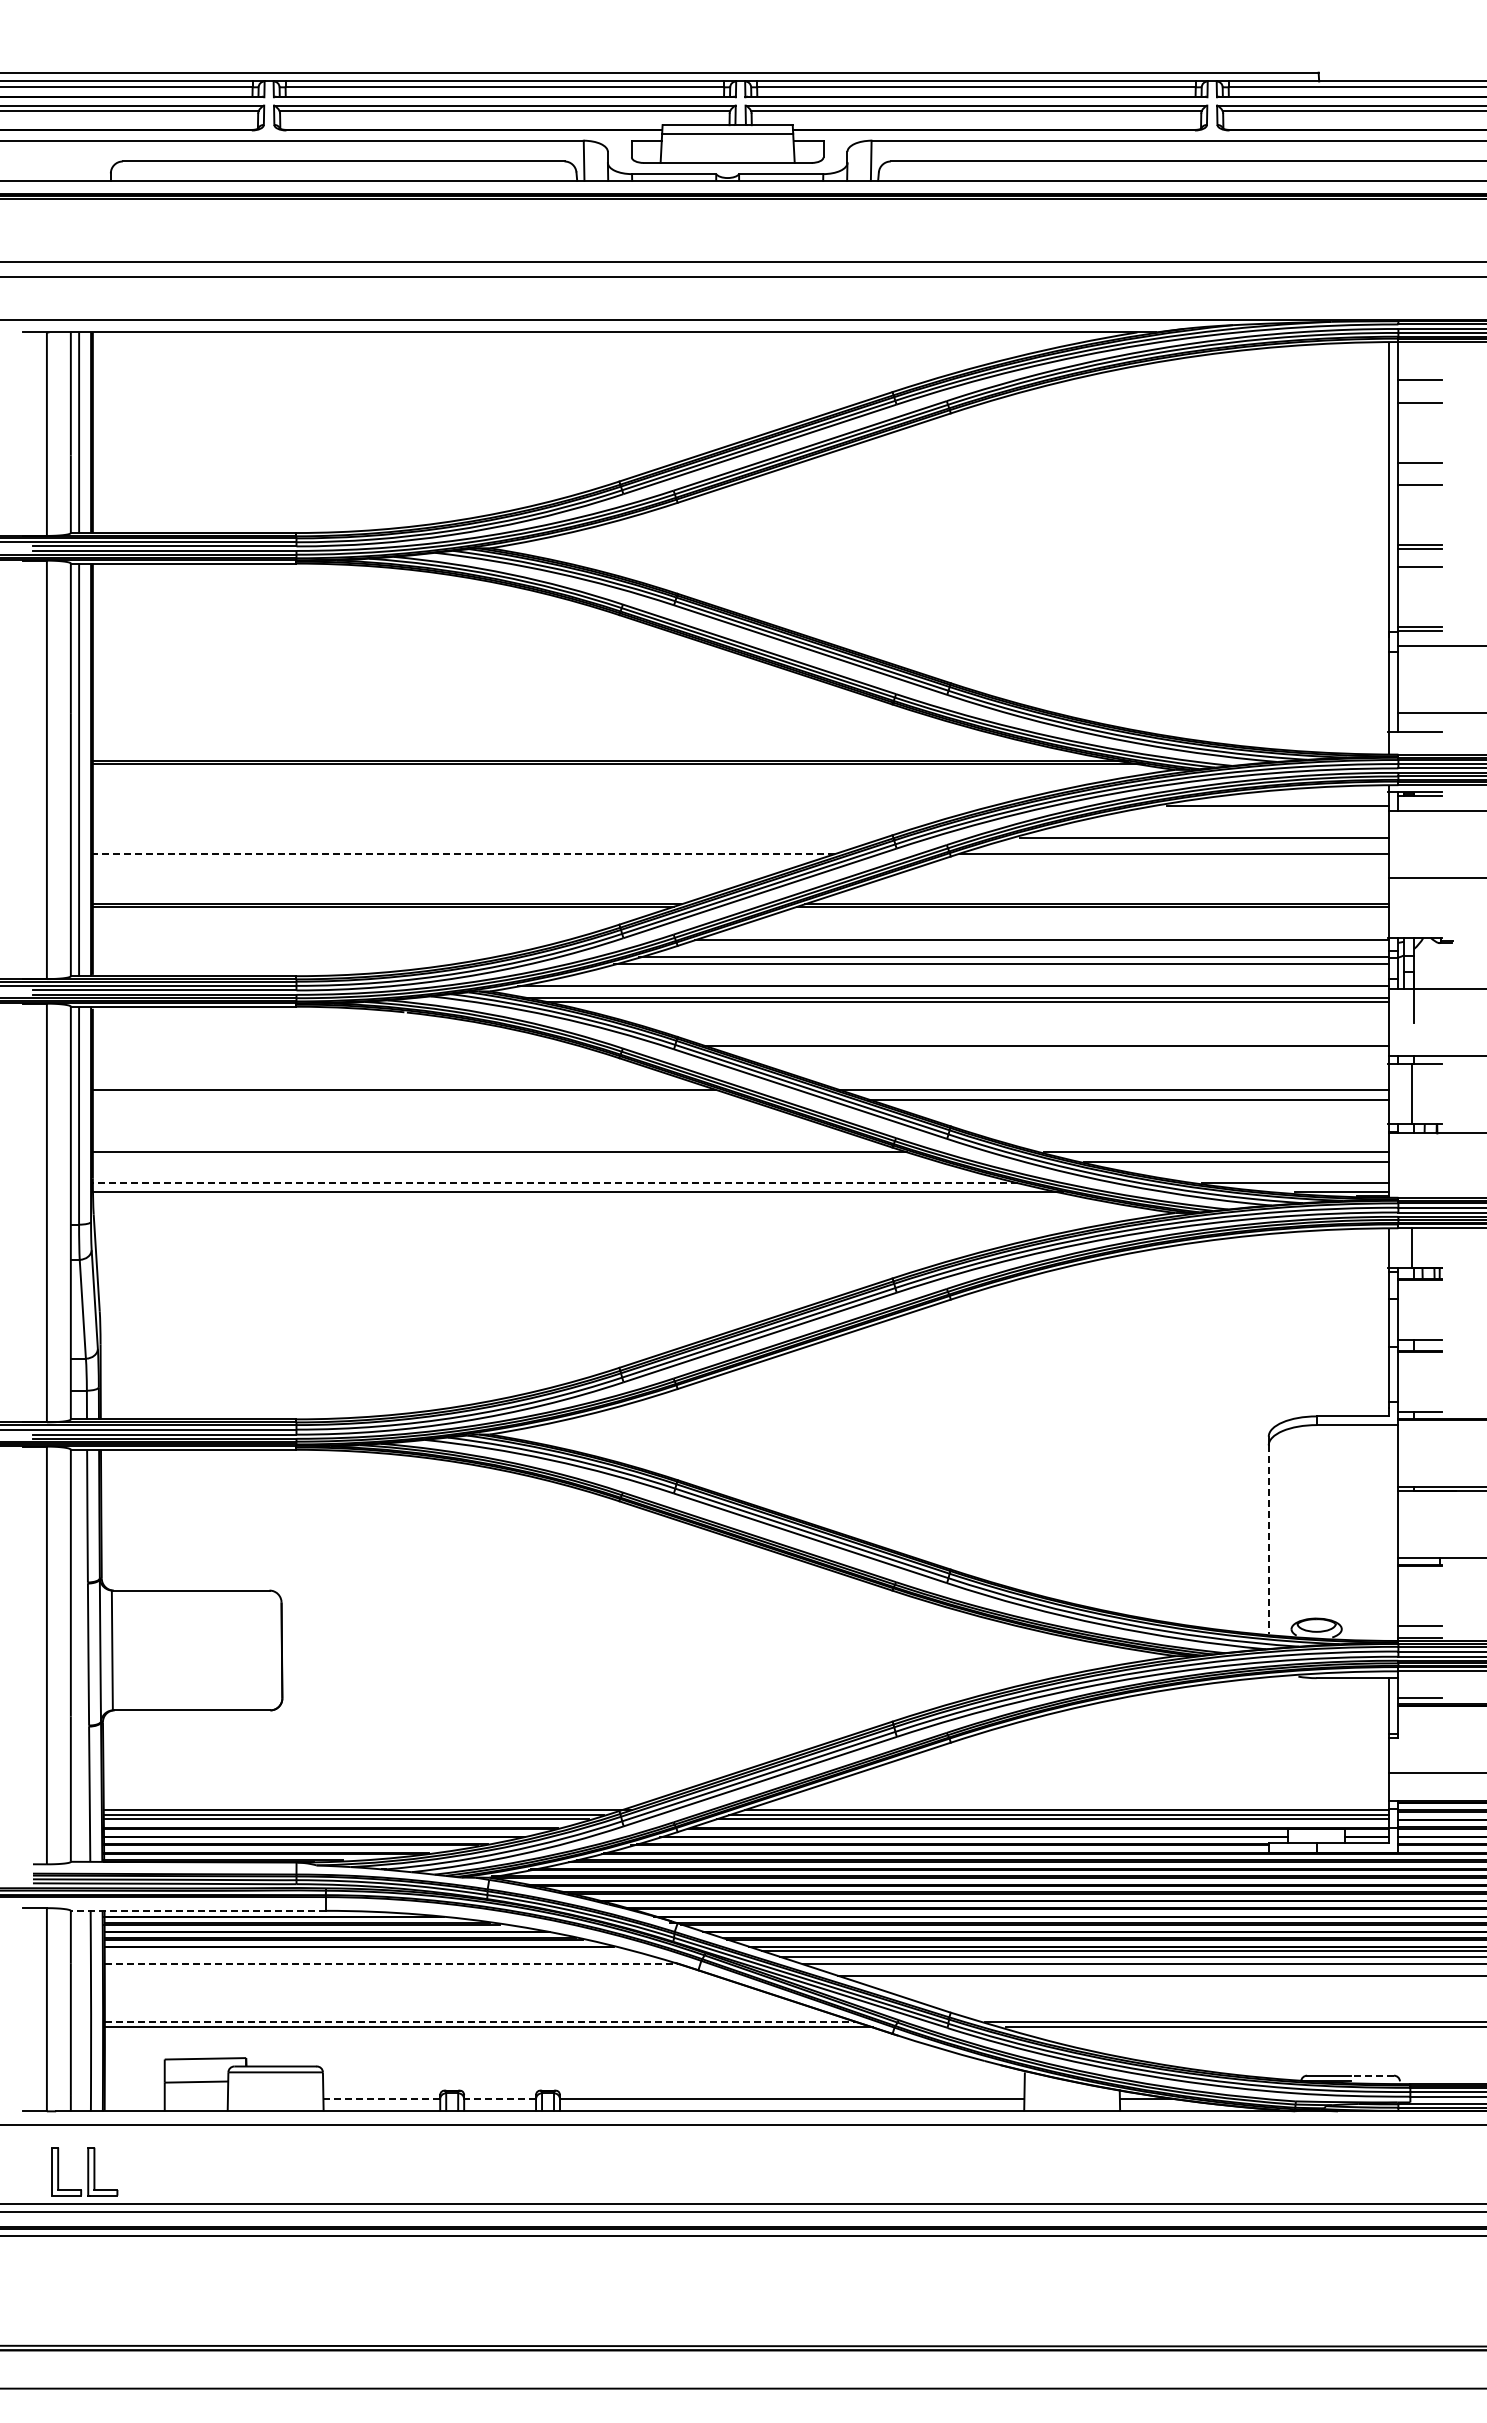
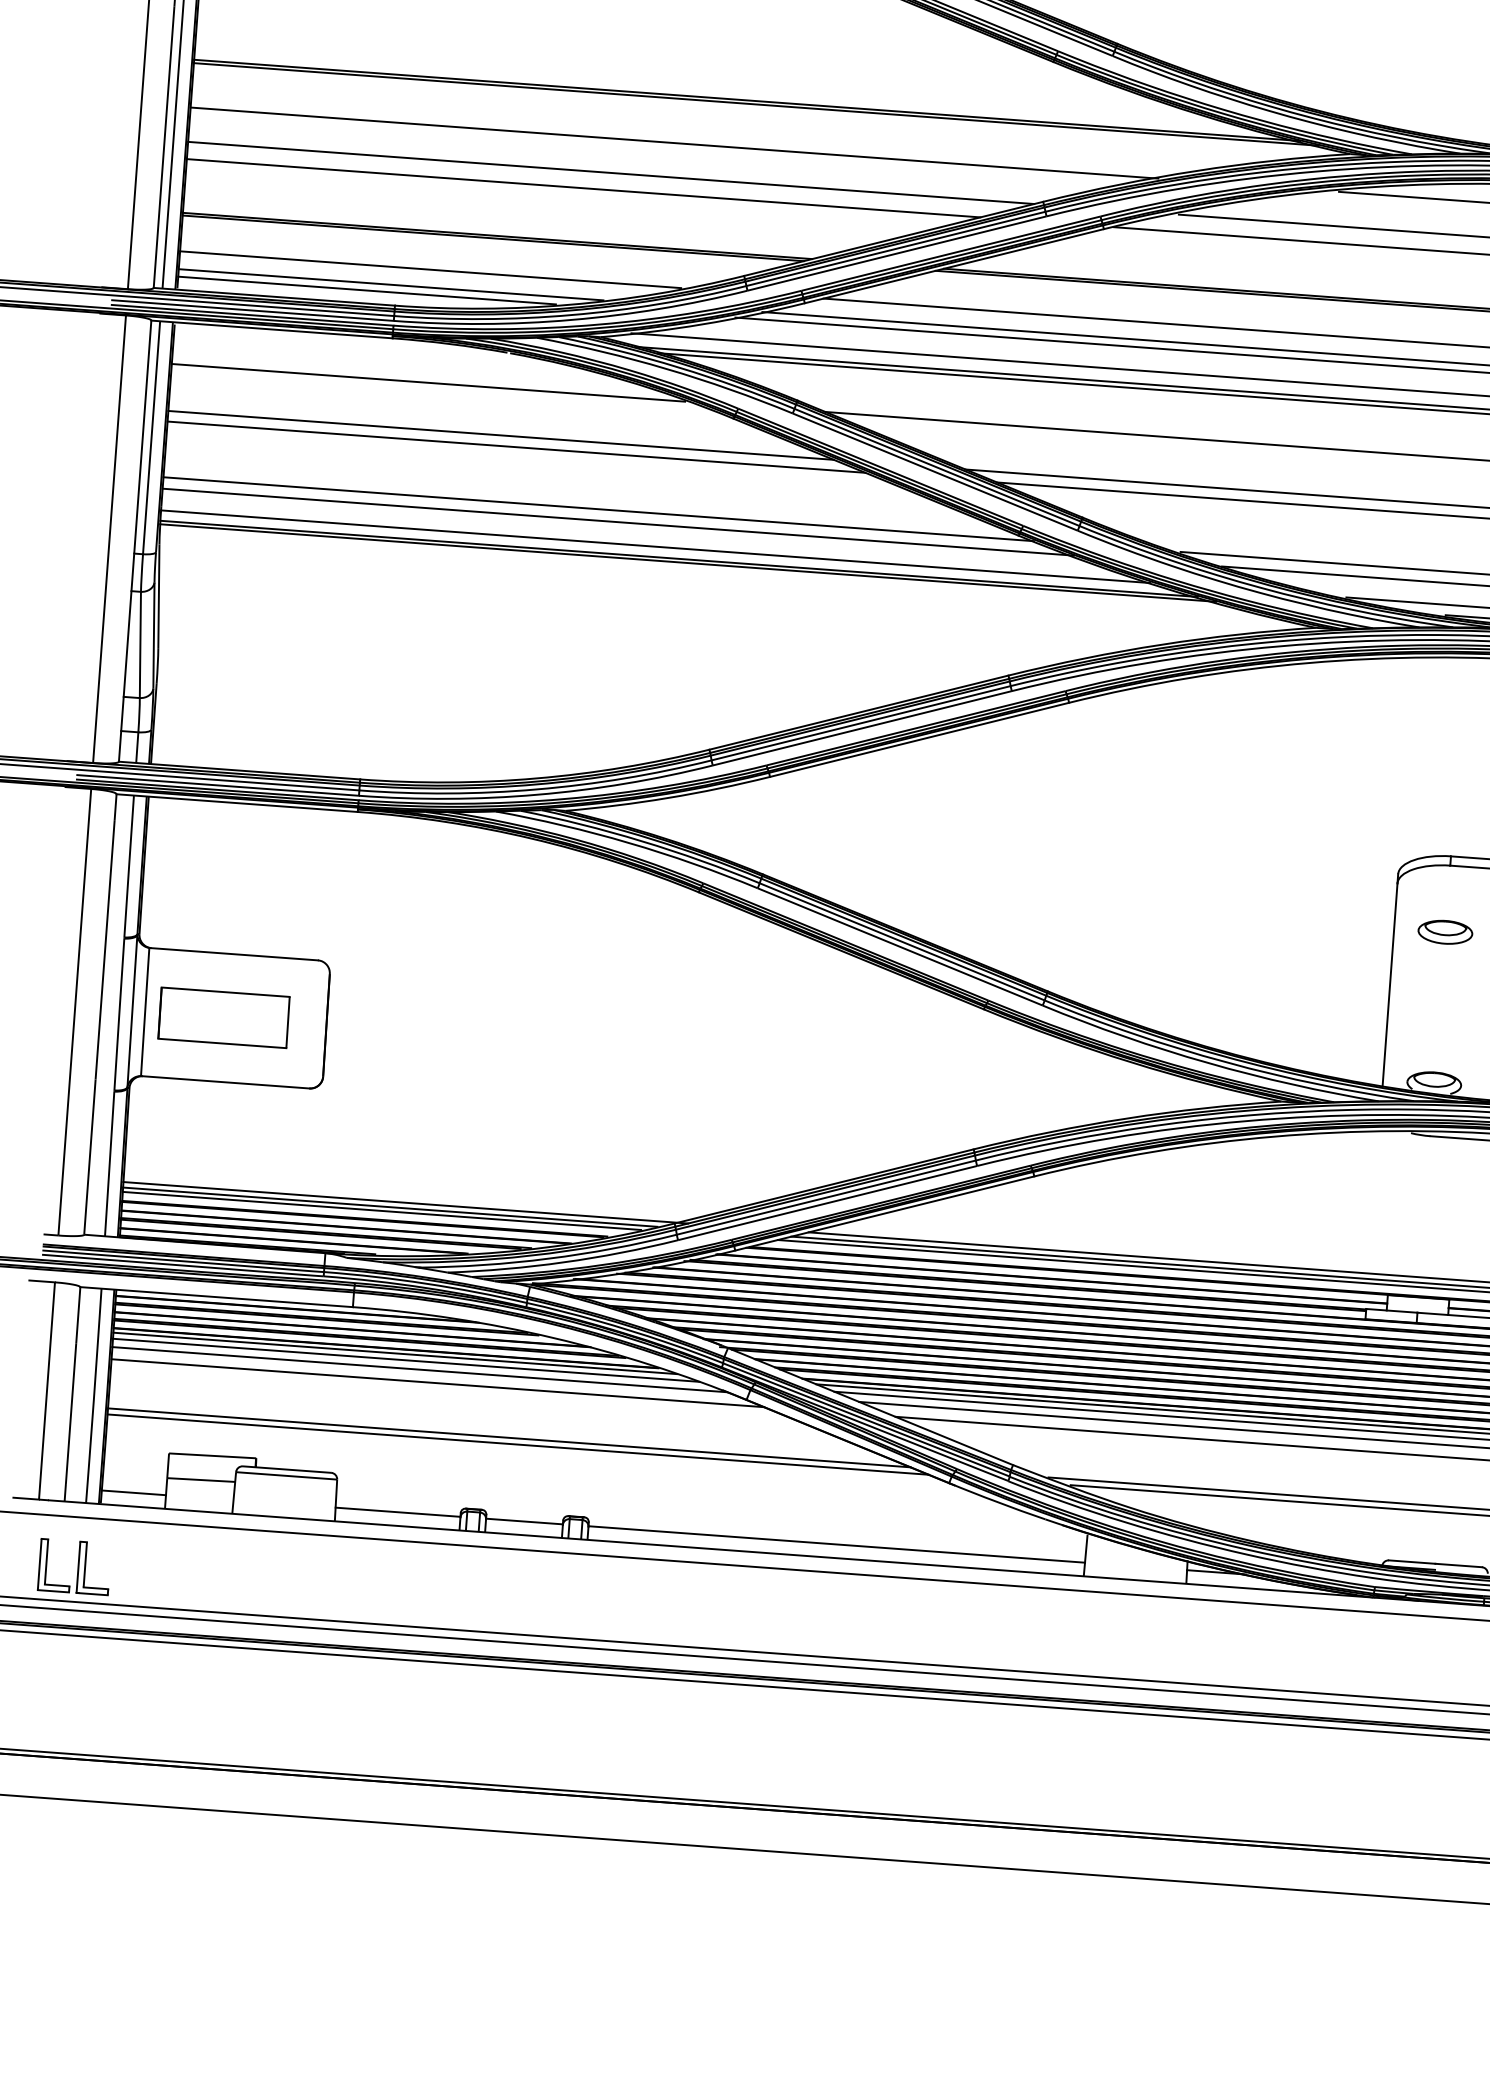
line: (545, 805) -> (674, 142), added
line: (488, 837) -> (611, 172), added
line: (463, 854) -> (583, 188), dashed -> solid
line: (326, 940) -> (429, 269), added
line: (291, 957) -> (391, 285), added
line: (269, 964) -> (367, 291), added
line: (332, 1045) -> (428, 382), added
line: (418, 1099) -> (515, 447), added
line: (518, 1162) -> (617, 522), added
line: (555, 1182) -> (655, 546), dashed -> solid
line: (586, 1195) -> (687, 562), added
part: (1316, 1487) -> (1445, 932), added
line: (1268, 1540) -> (1389, 985), dashed -> solid
part: (186, 1650) -> (224, 1017), added
line: (197, 1910) -> (215, 1296), dashed -> solid
line: (368, 1950) -> (395, 1352), added
line: (378, 1956) -> (405, 1360), added
line: (392, 1964) -> (420, 1369), dashed -> solid
line: (409, 1975) -> (437, 1382), added
line: (480, 2021) -> (509, 1437), dashed -> solid
line: (1372, 2075) -> (1458, 1565), dashed -> solid
line: (134, 2098) -> (133, 1492), added
line: (381, 2098) -> (397, 1512), dashed -> solid
line: (500, 2098) -> (524, 1521), dashed -> solid

